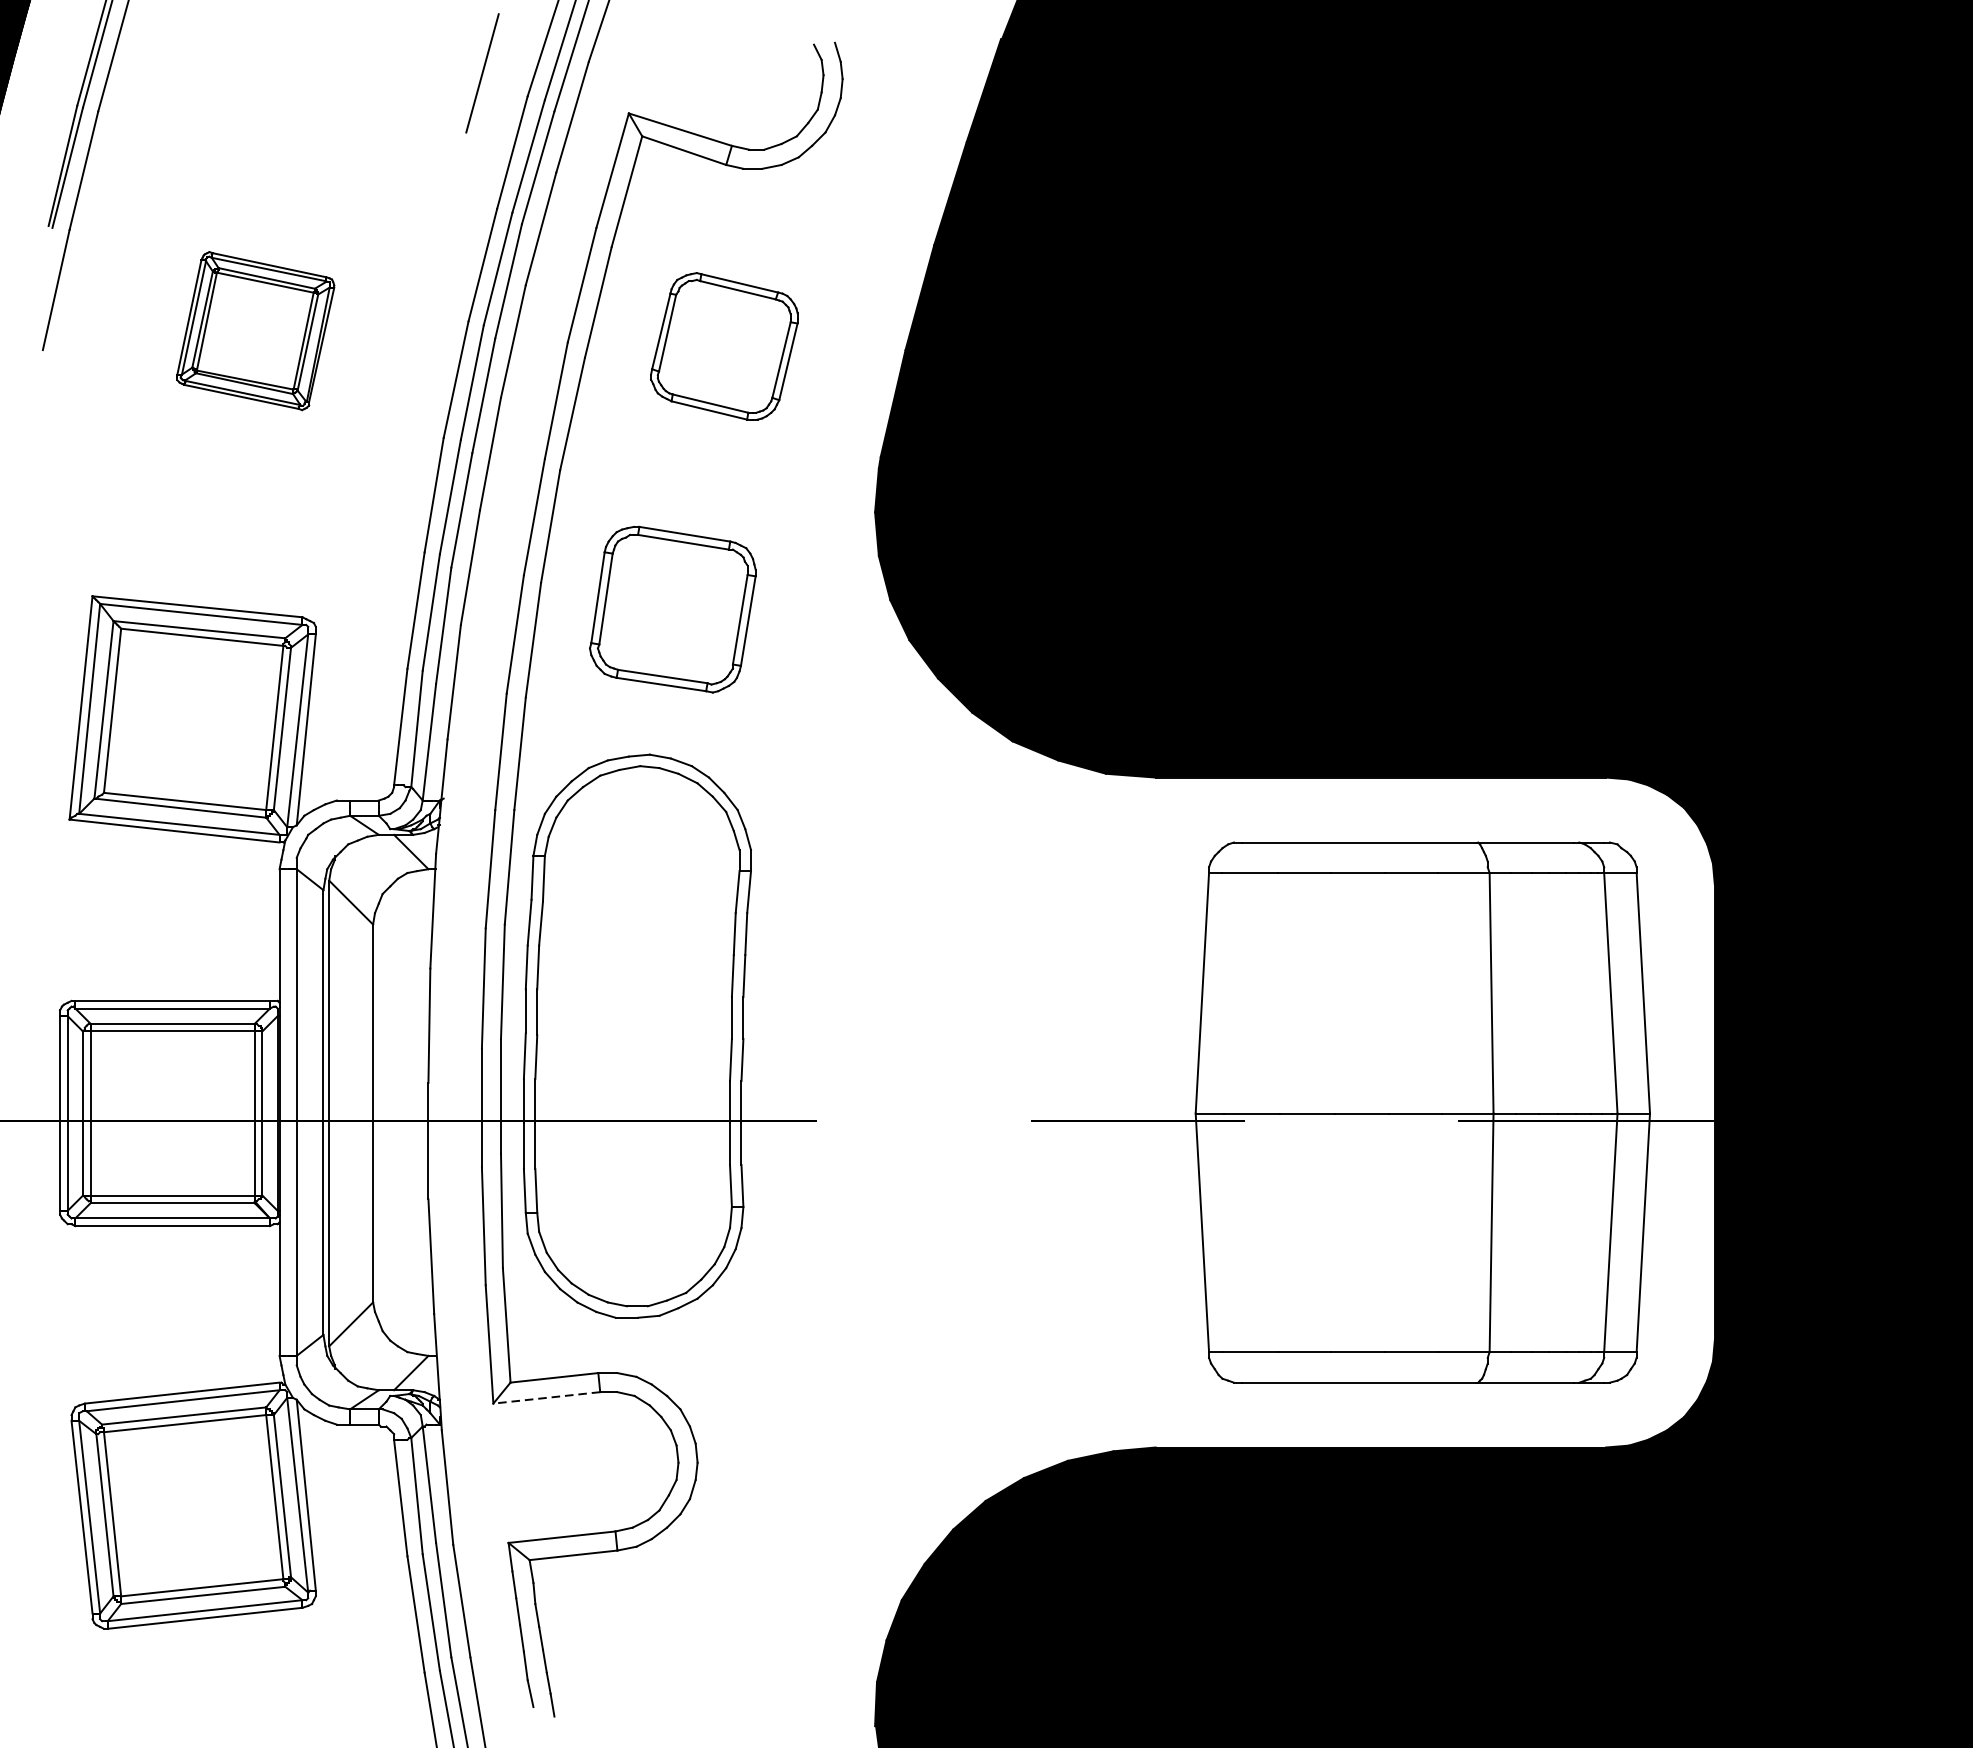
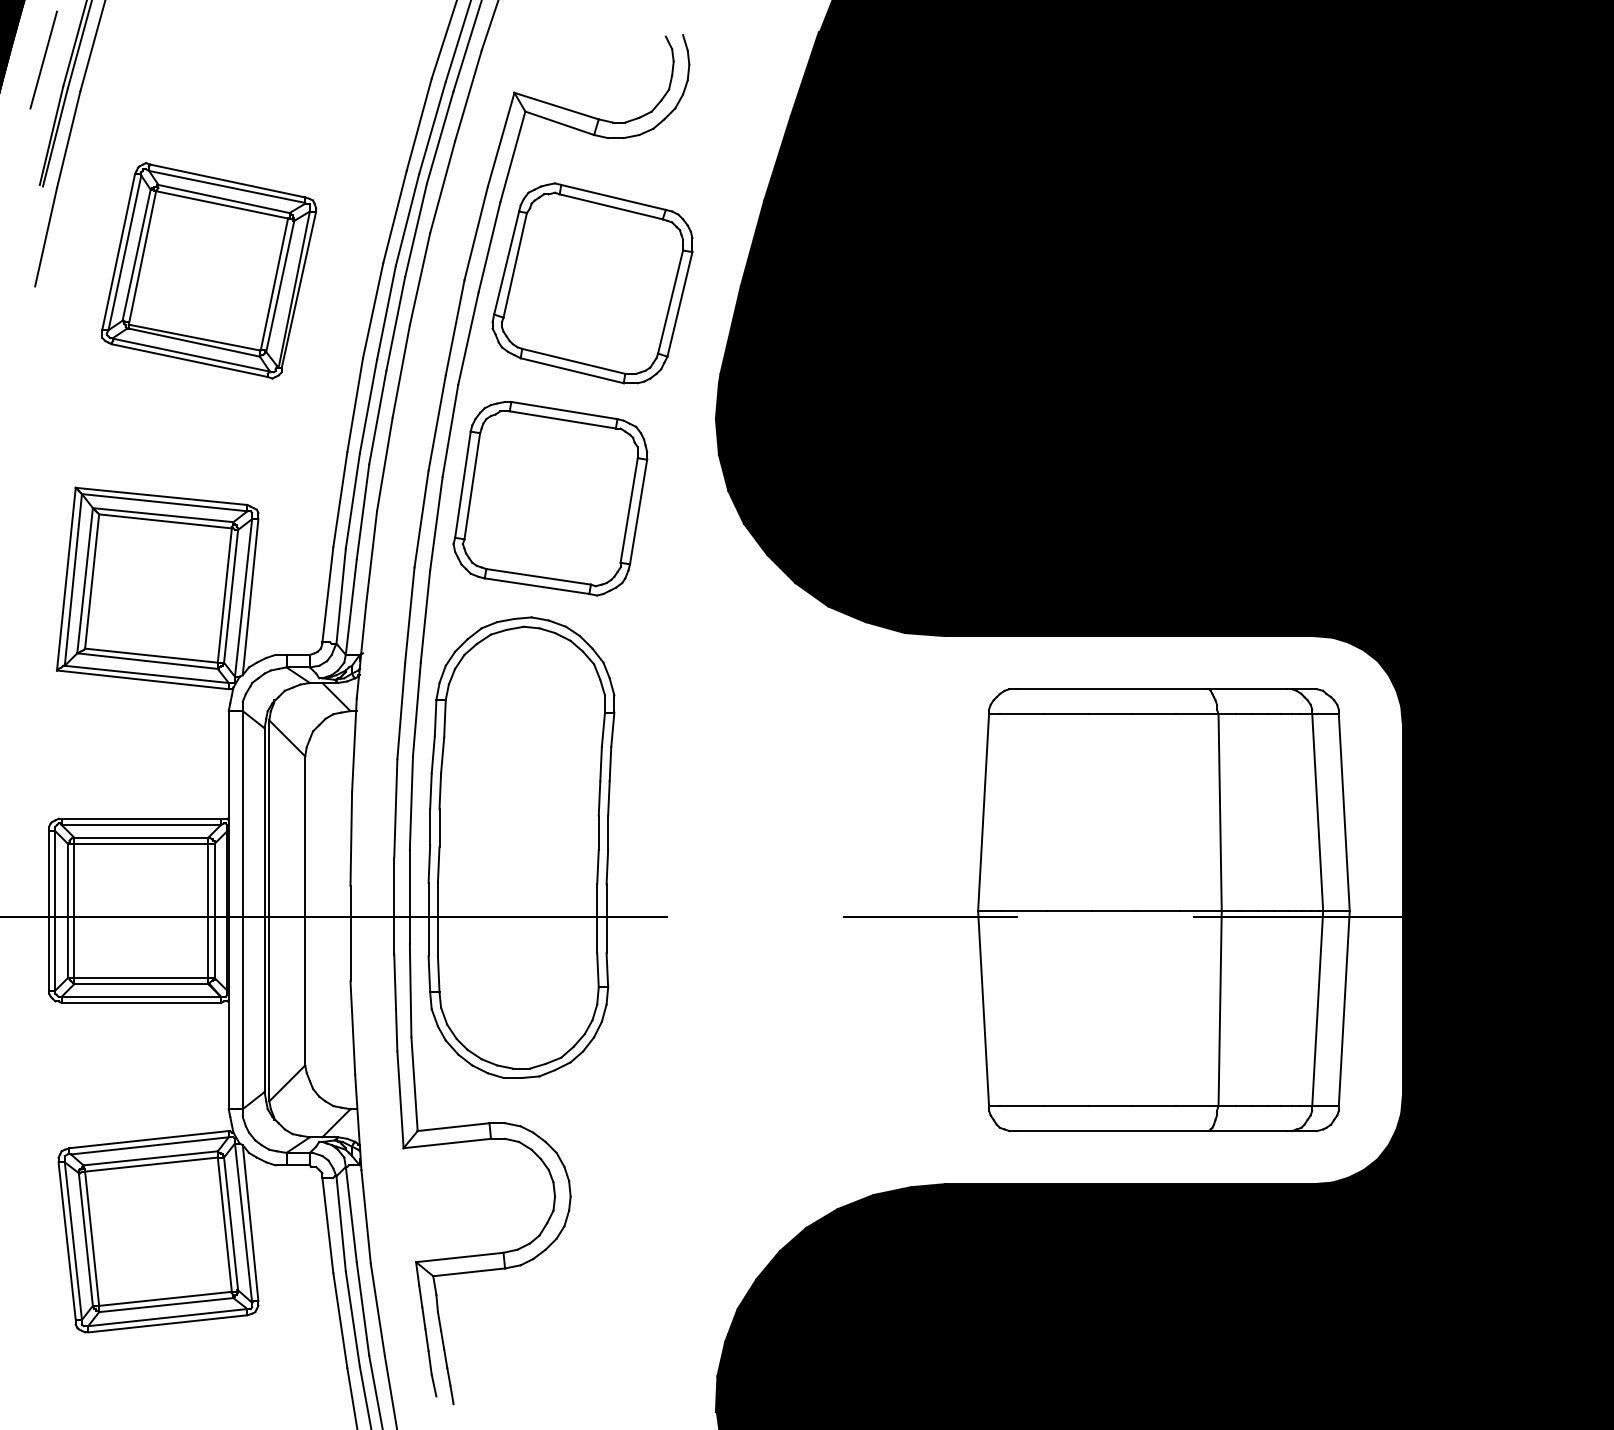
line: (482, 72) -> (43, 59), moved
part: (256, 330) -> (209, 270), size x1.67
part: (724, 346) -> (592, 283), size x1.67
part: (672, 609) -> (550, 498), size x1.43
line: (547, 1397) -> (447, 1143), dashed -> solid

